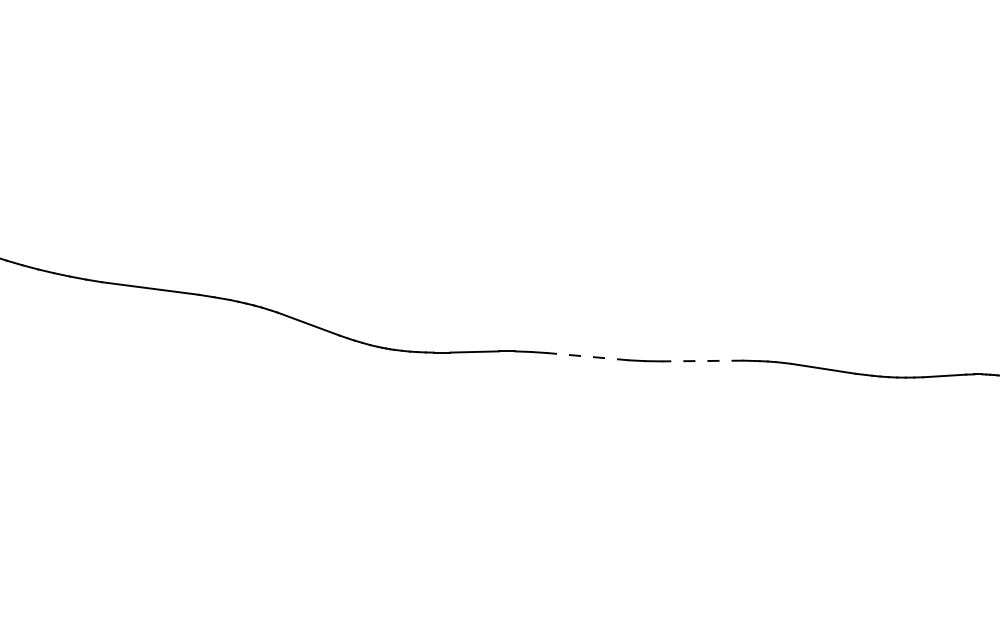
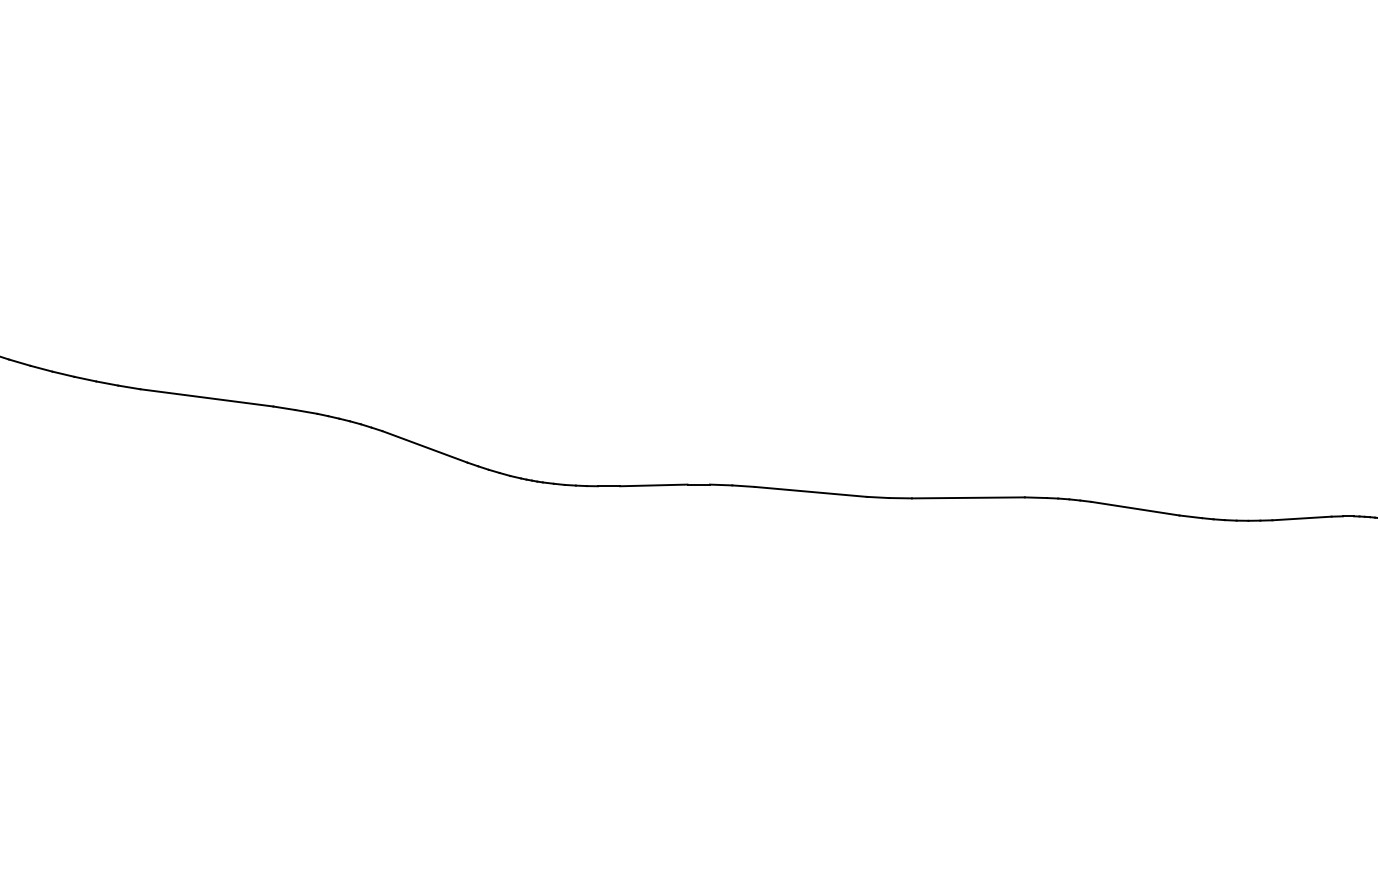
line: (588, 356) -> (810, 491), dashed -> solid
line: (701, 360) -> (967, 497), dashed -> solid

